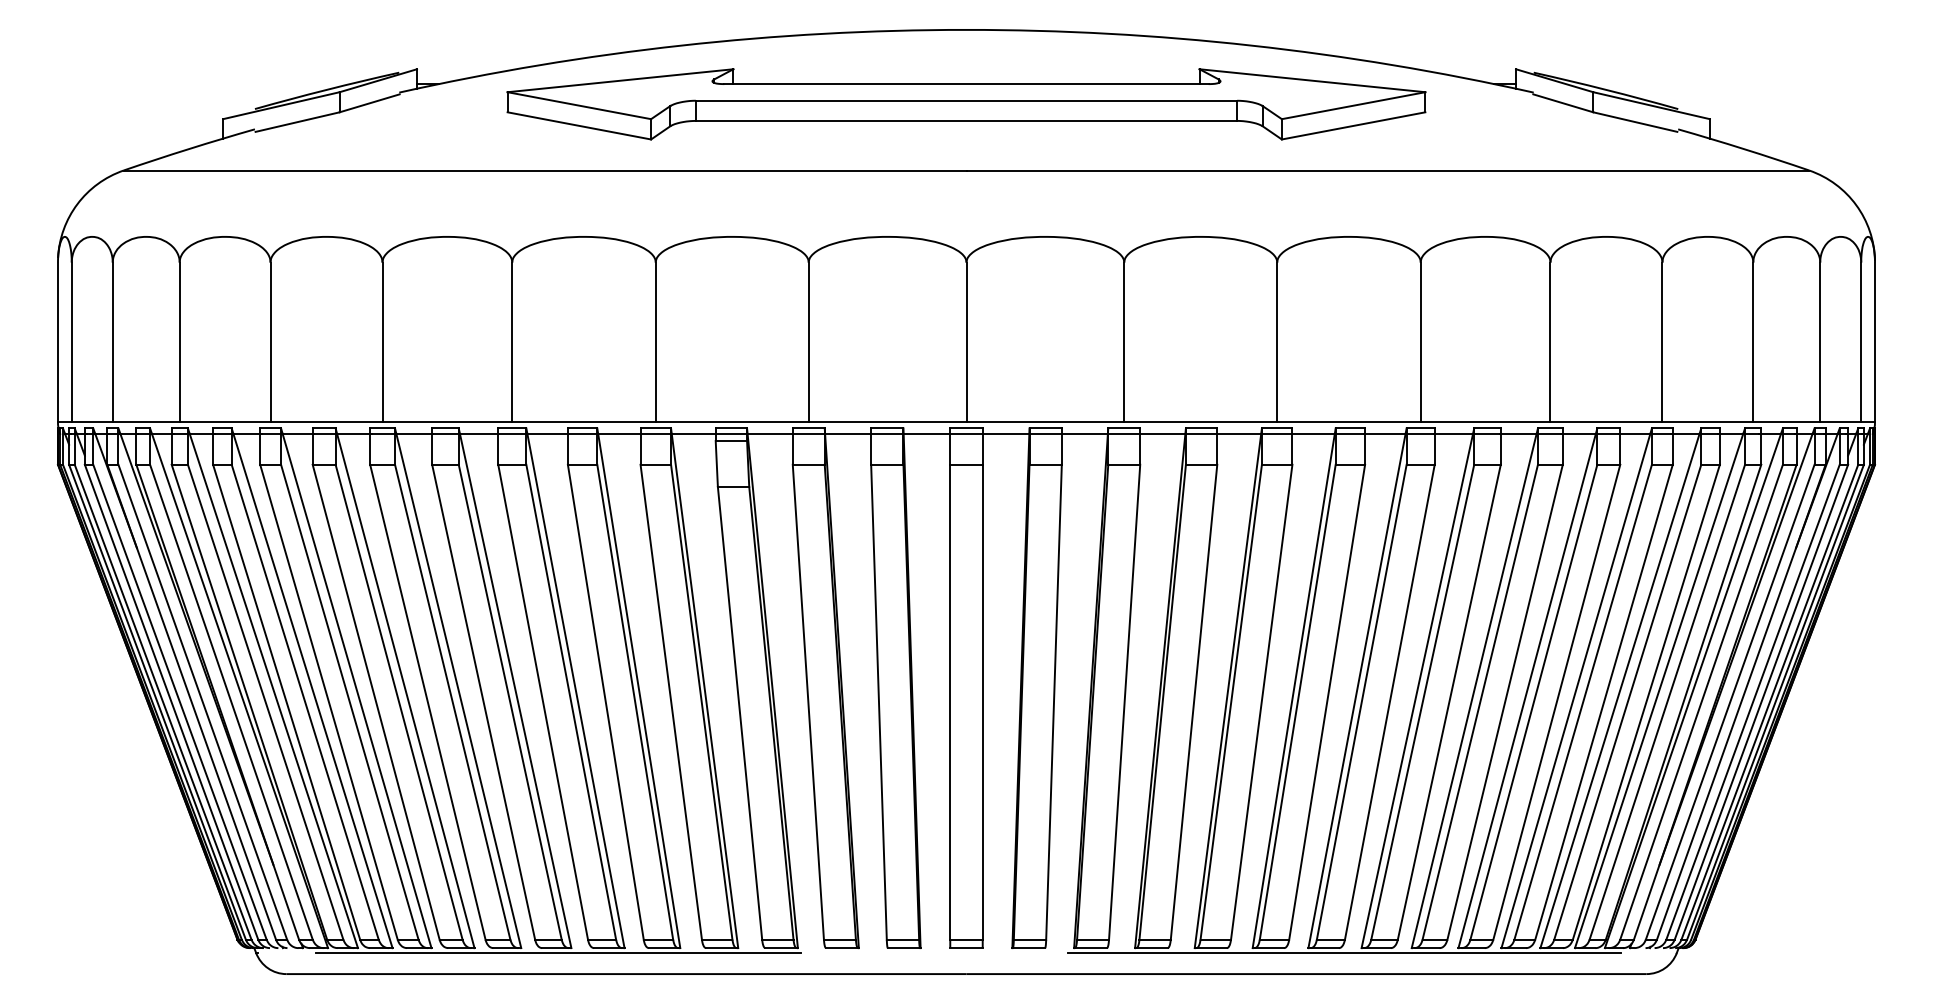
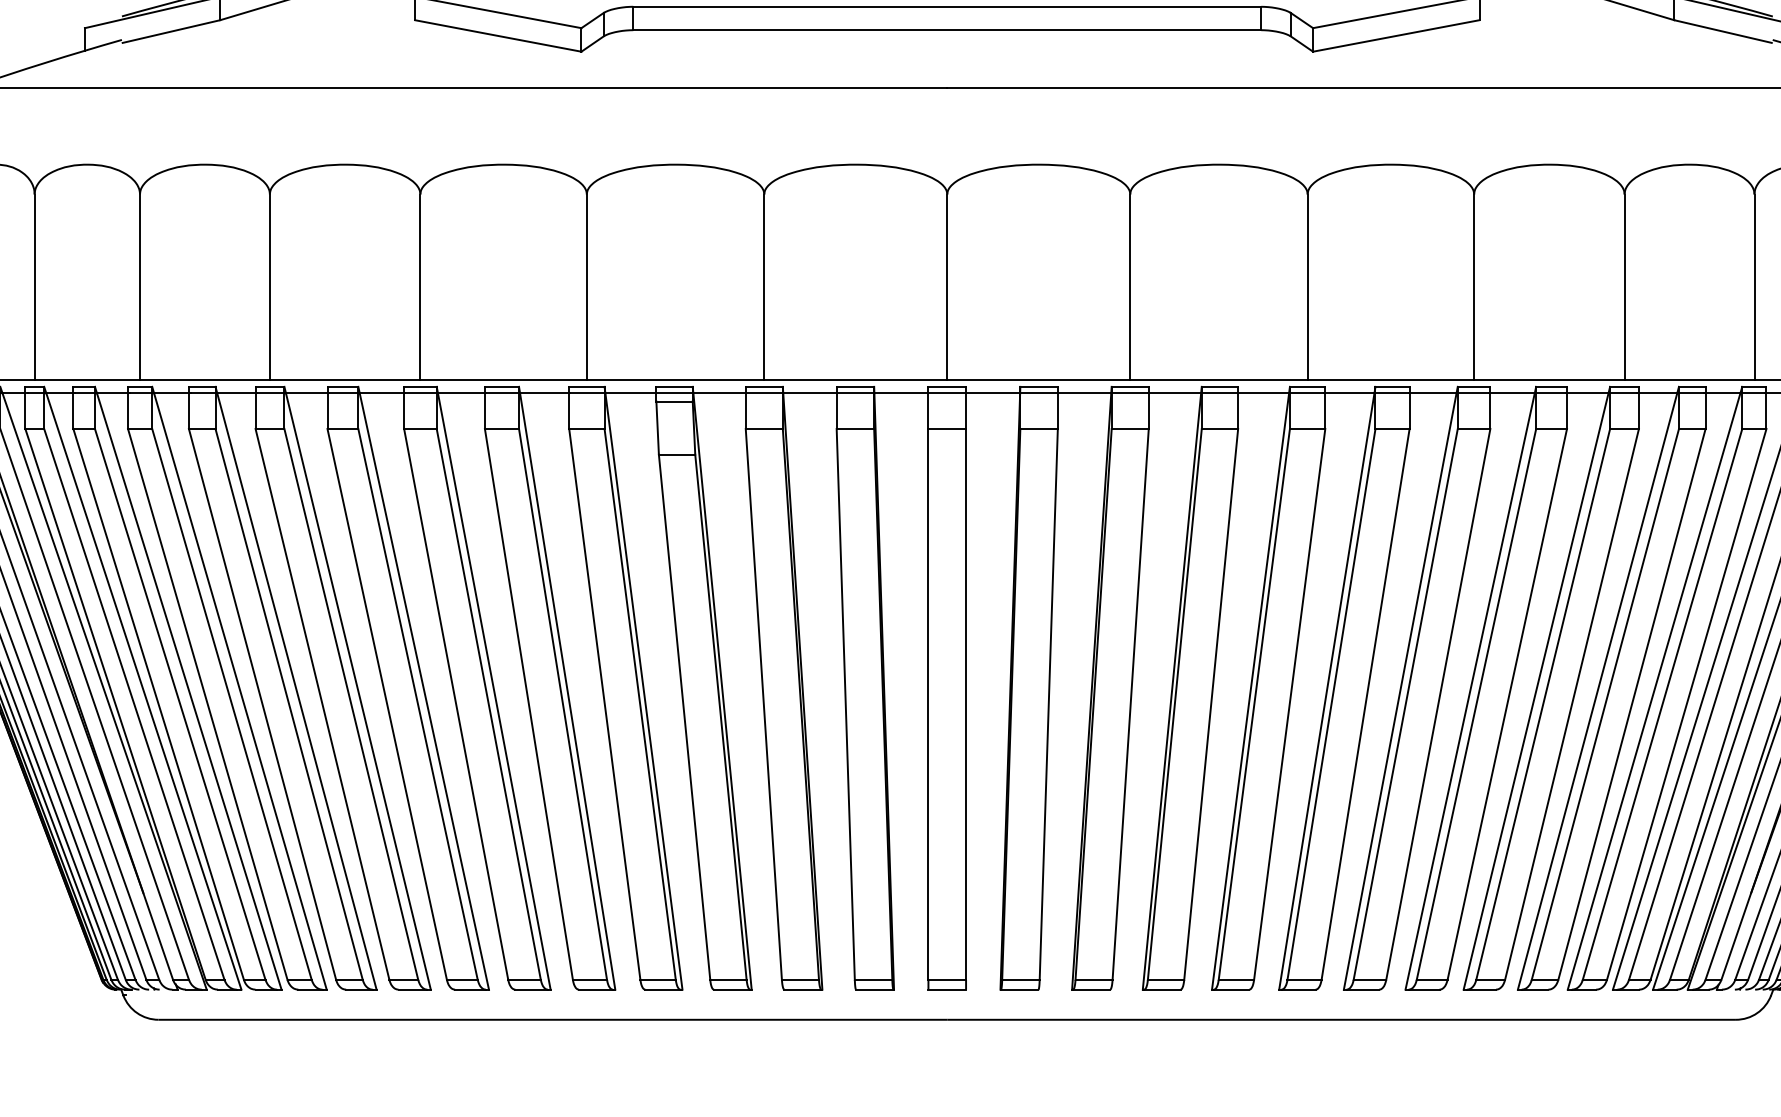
line: (558, 953) -> (474, 995), removed
line: (1344, 953) -> (1385, 995), removed

